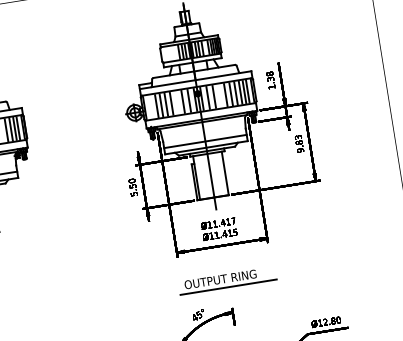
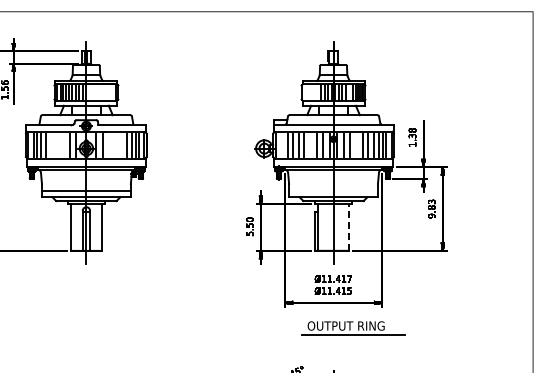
line: (205, 141) -> (333, 190), removed
line: (224, 172) -> (348, 226), solid -> dashed
part: (227, 280) -> (353, 328), moved

